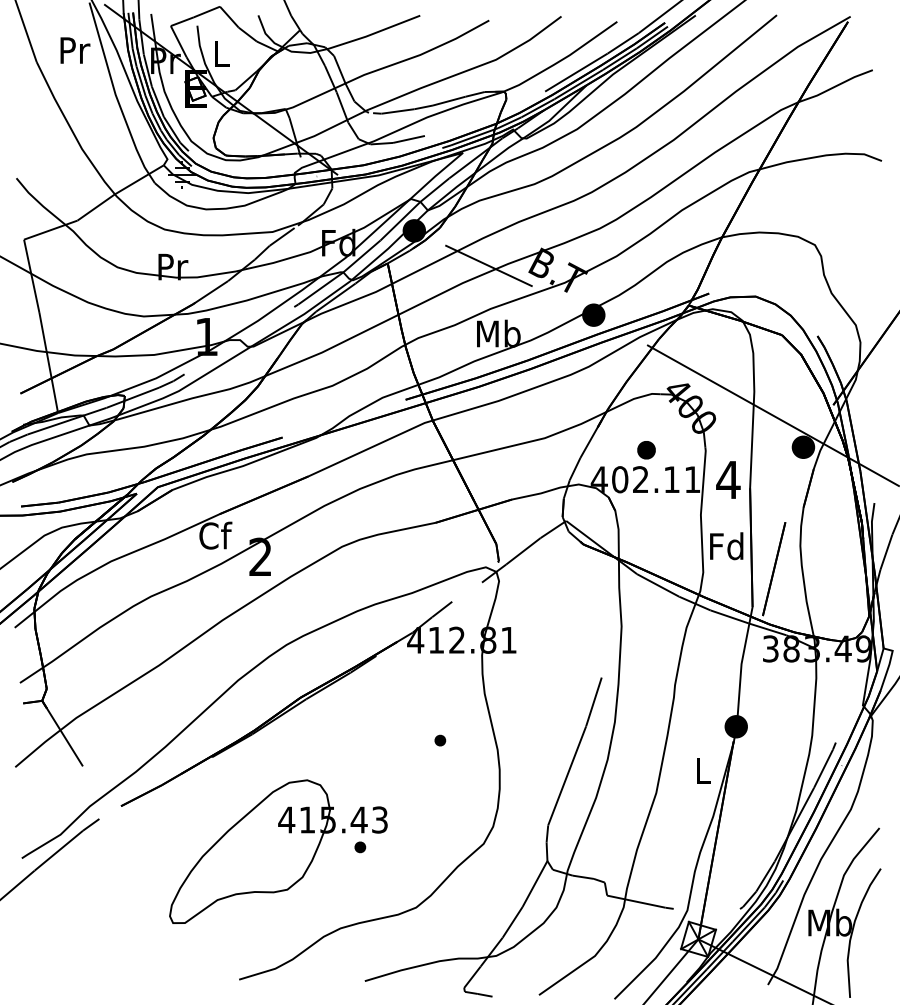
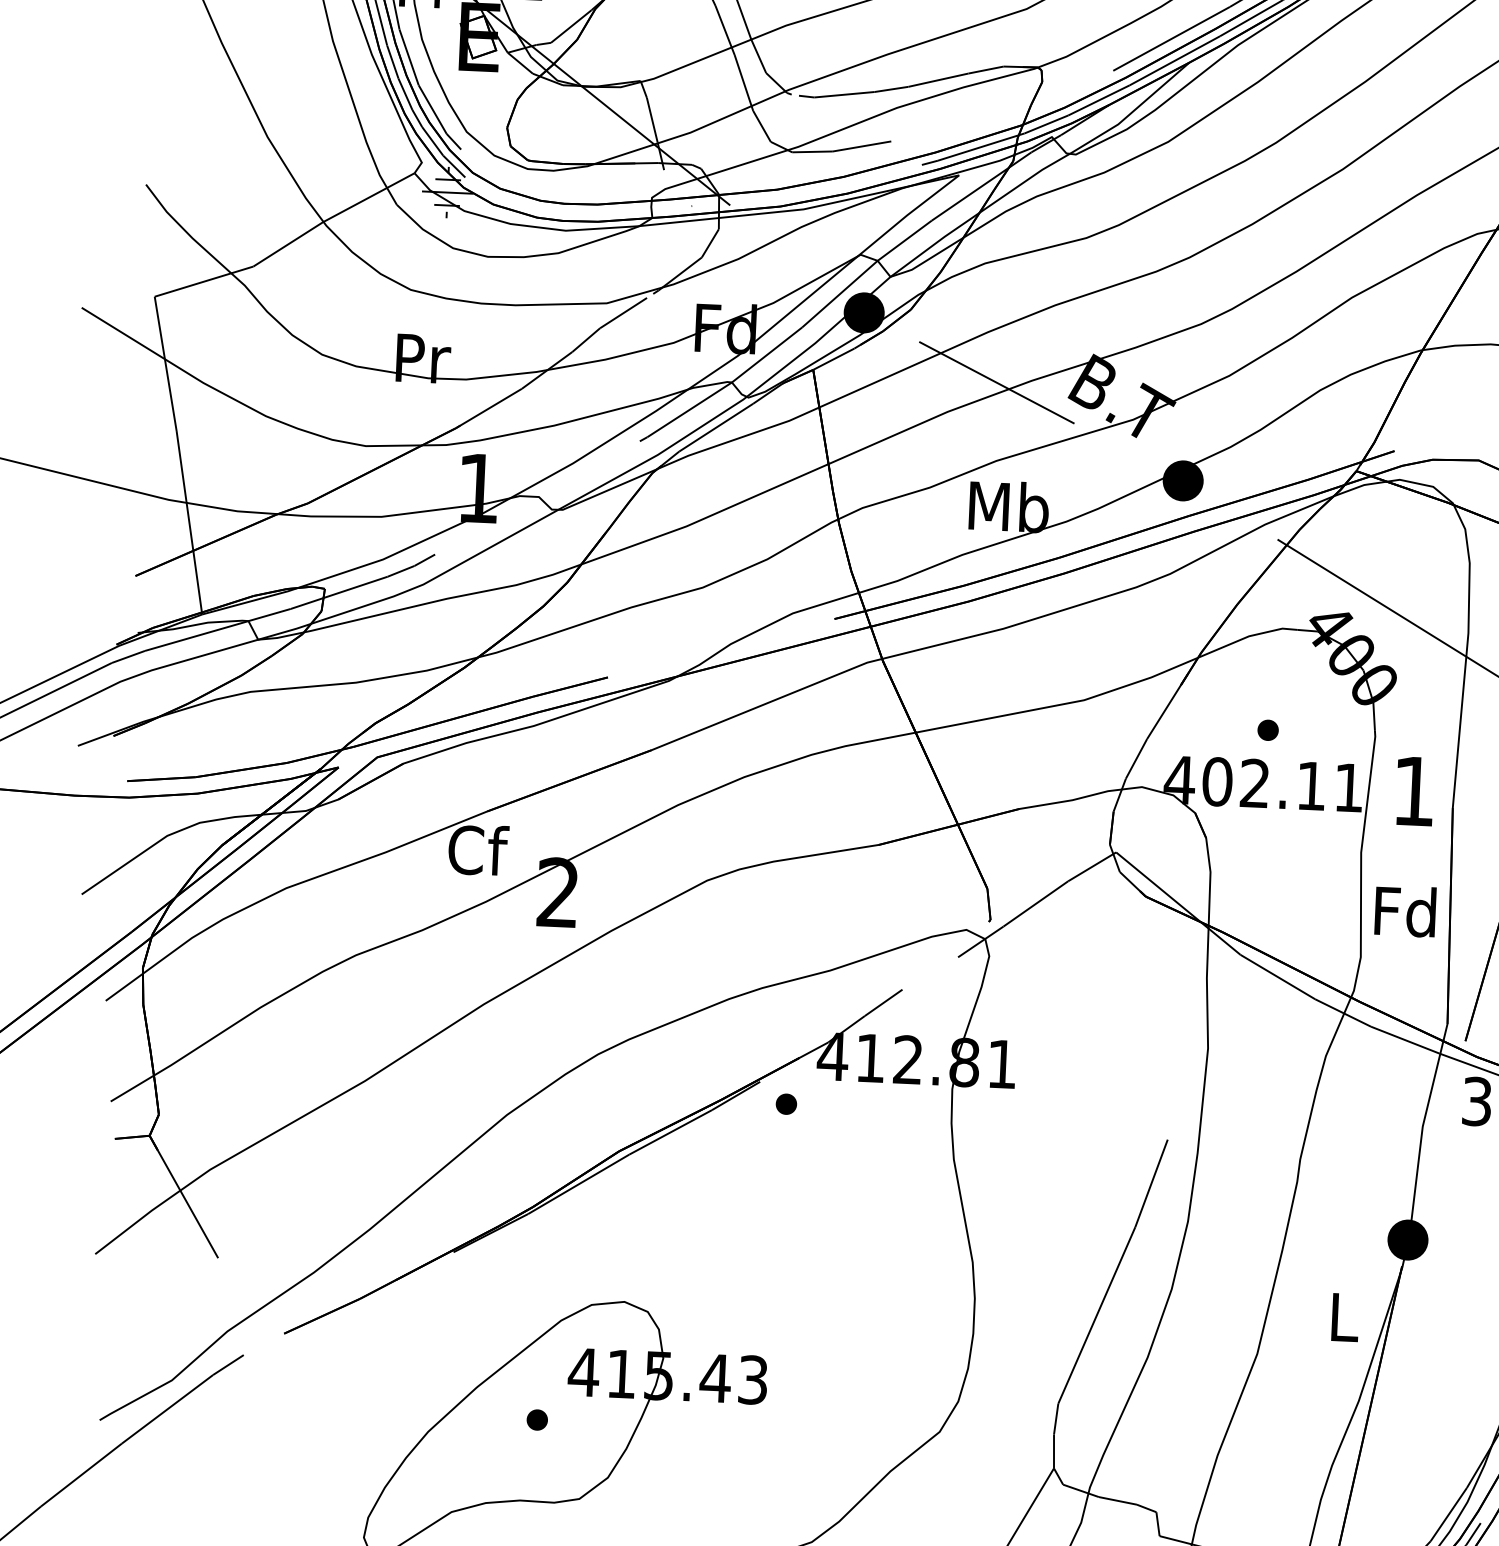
part: (646, 449) -> (1267, 729), size x0.62
text: (728, 479) -> (1414, 790), 4 -> 1
part: (440, 740) -> (786, 1104), moved
part: (360, 847) -> (537, 1420), moved

